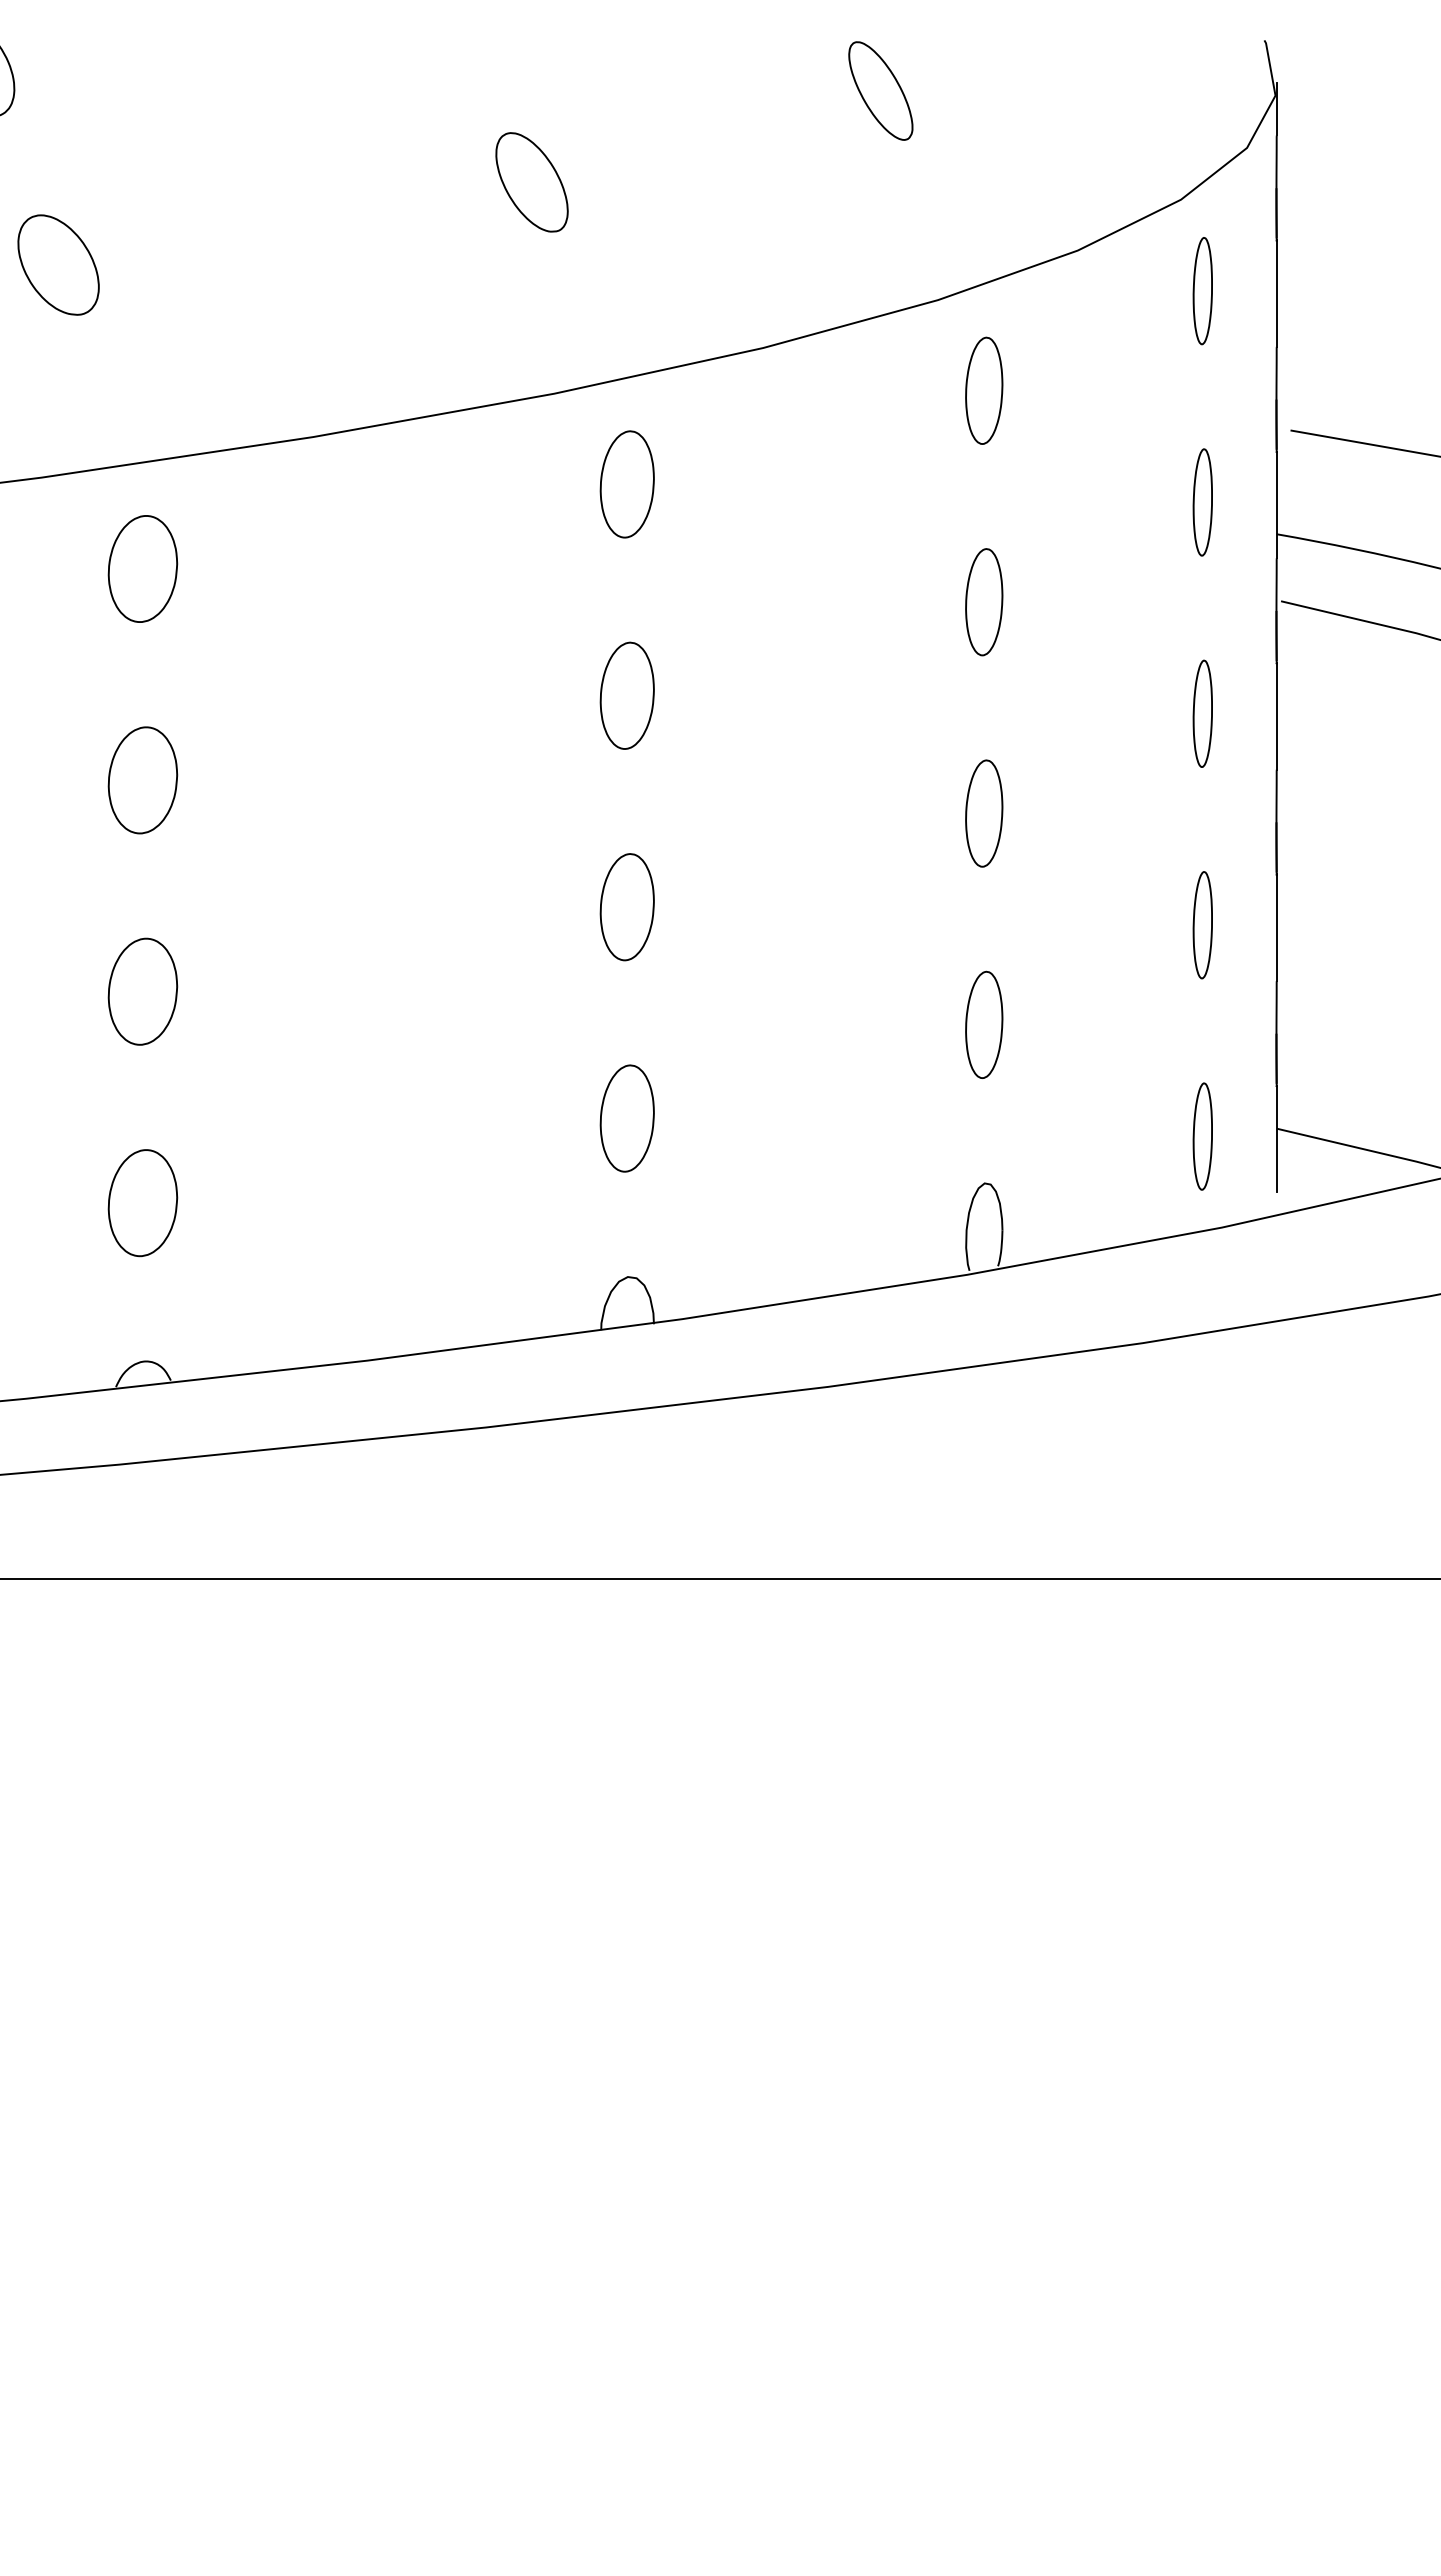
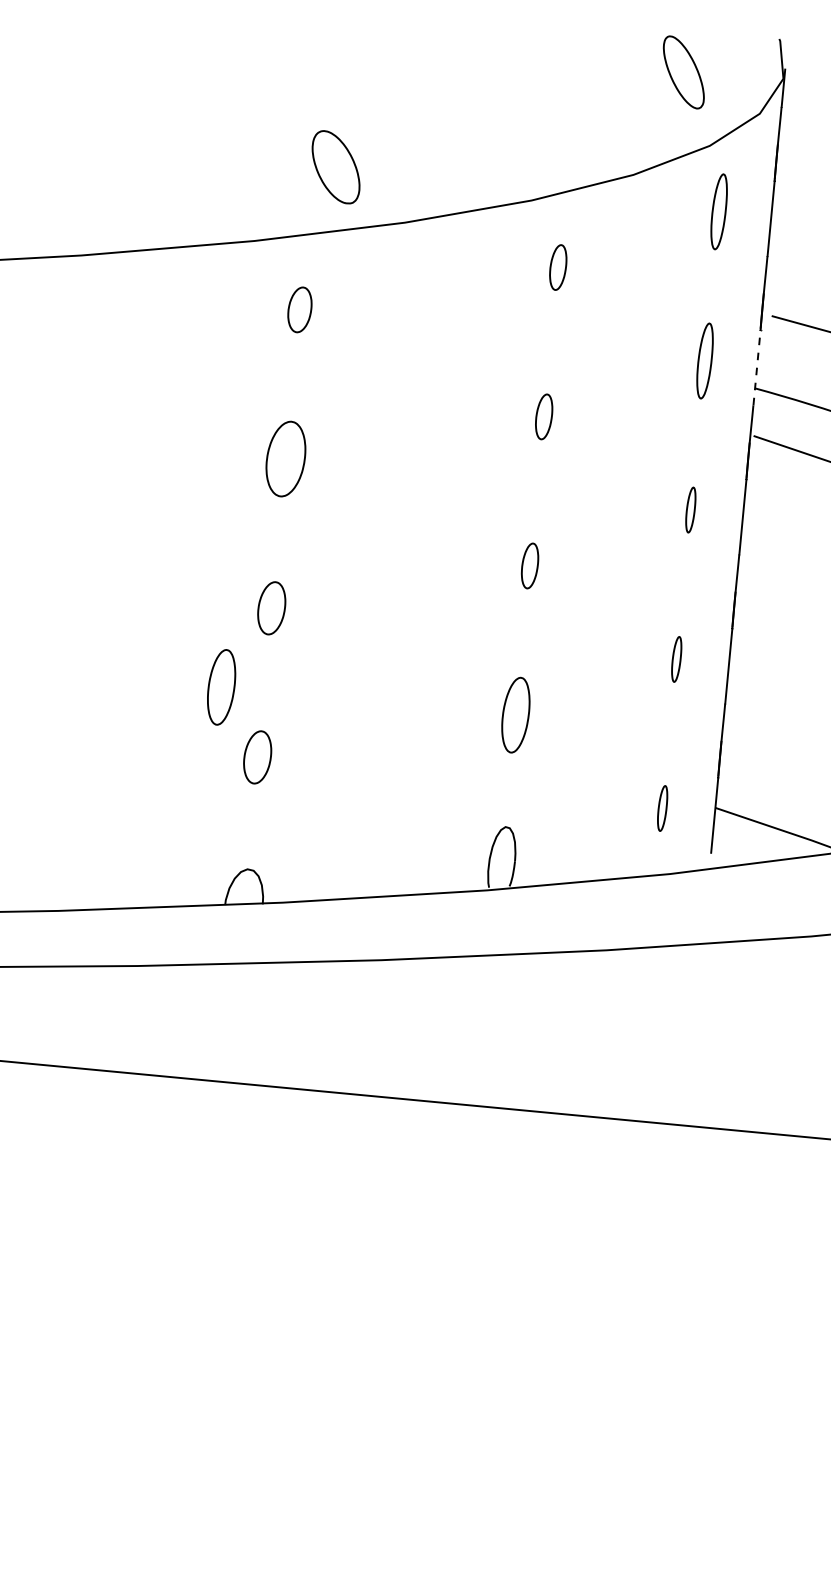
part: (880, 90) -> (683, 72), moved
part: (531, 182) -> (335, 167), moved
part: (984, 390) -> (558, 267), size x0.6
part: (626, 484) -> (299, 309), size x0.6
line: (1276, 504) -> (756, 367), solid -> dashed
part: (984, 602) -> (544, 417), size x0.6
part: (1202, 713) -> (690, 509), size x0.6
part: (984, 813) -> (530, 565), size x0.6
part: (626, 907) -> (271, 608), size x0.7
part: (1202, 925) -> (676, 659), size x0.6
part: (567, 1024) -> (221, 687), added
part: (626, 1118) -> (257, 757), size x0.7
part: (1202, 1136) -> (662, 808), size x0.6

